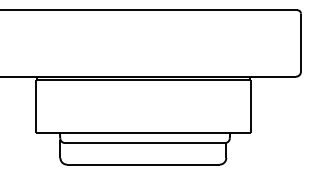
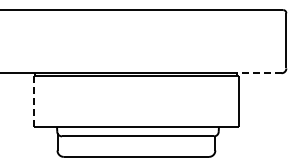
line: (271, 76) -> (258, 73), solid -> dashed
line: (35, 107) -> (33, 102), solid -> dashed

